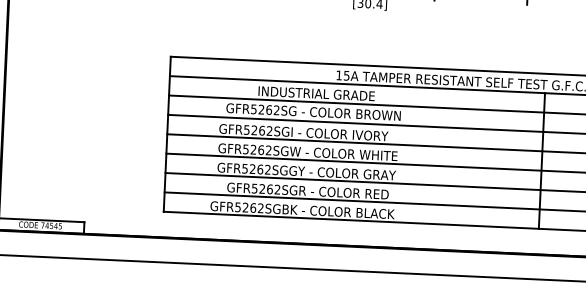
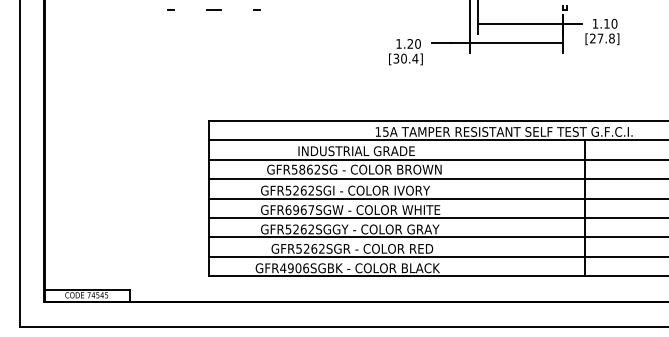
text: (261, 109) -> (302, 169), GFR5262SG -> GFR5862SG
text: (256, 150) -> (299, 210), GFR5262SGW -> GFR6967SGW
text: (249, 208) -> (294, 268), GFR5262SGBK -> GFR4906SGBK

